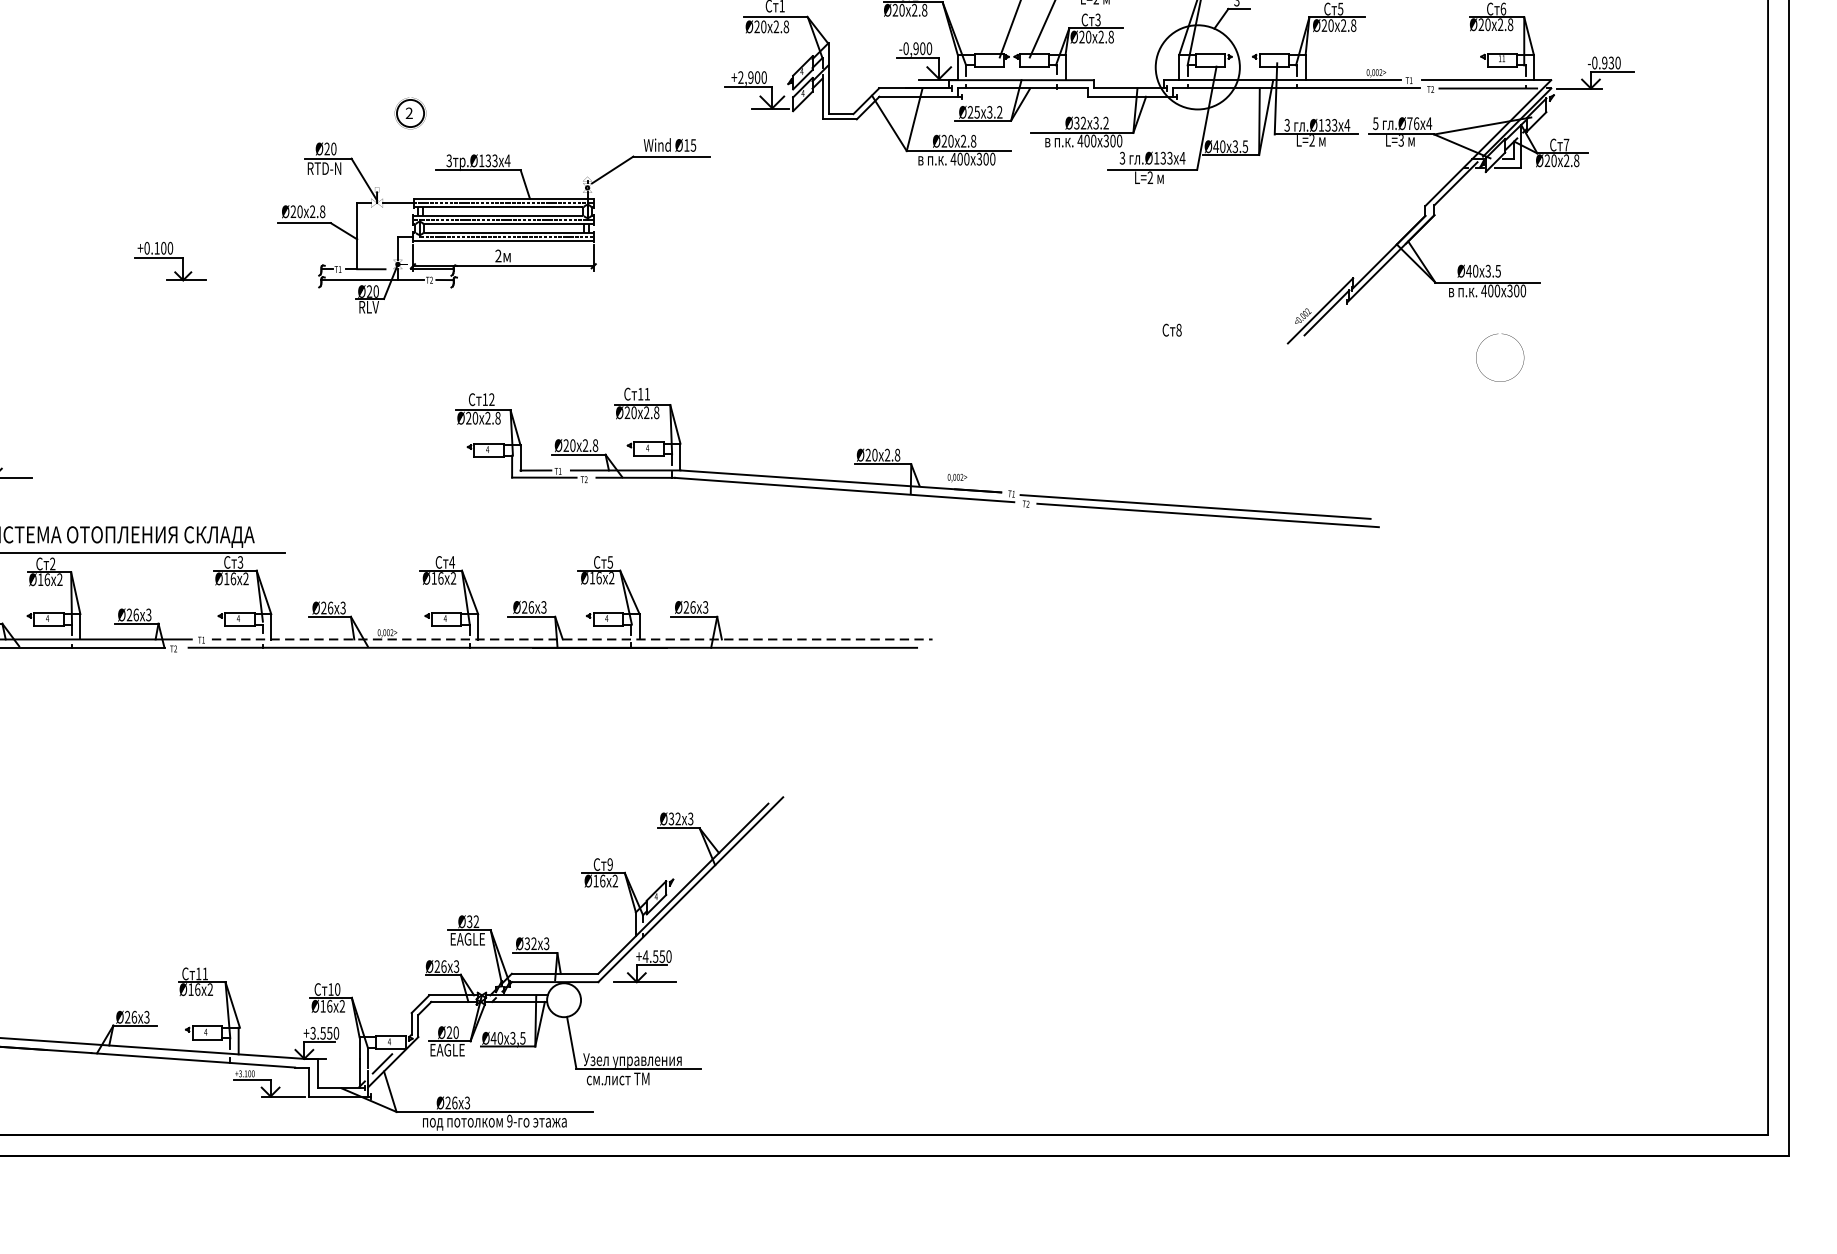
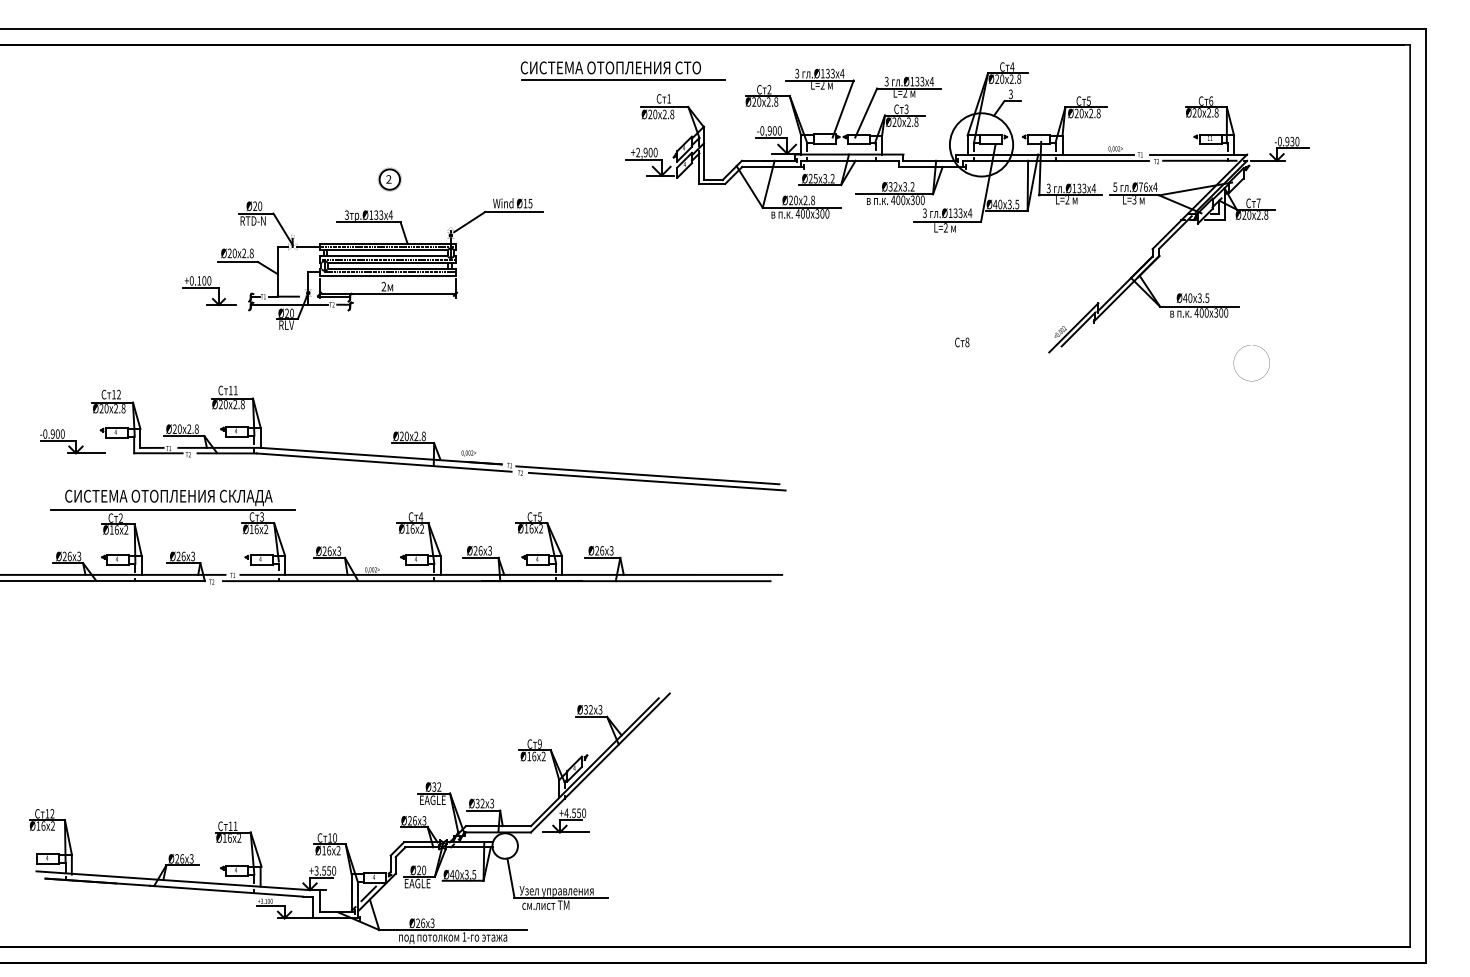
part: (493, 225) -> (380, 263), moved
curve: (1481, 371) -> (1237, 373), moved
part: (917, 457) -> (438, 438), moved
line: (572, 638) -> (511, 574), dashed -> solid
text: (509, 1120) -> (464, 936), 9- -> 1-

